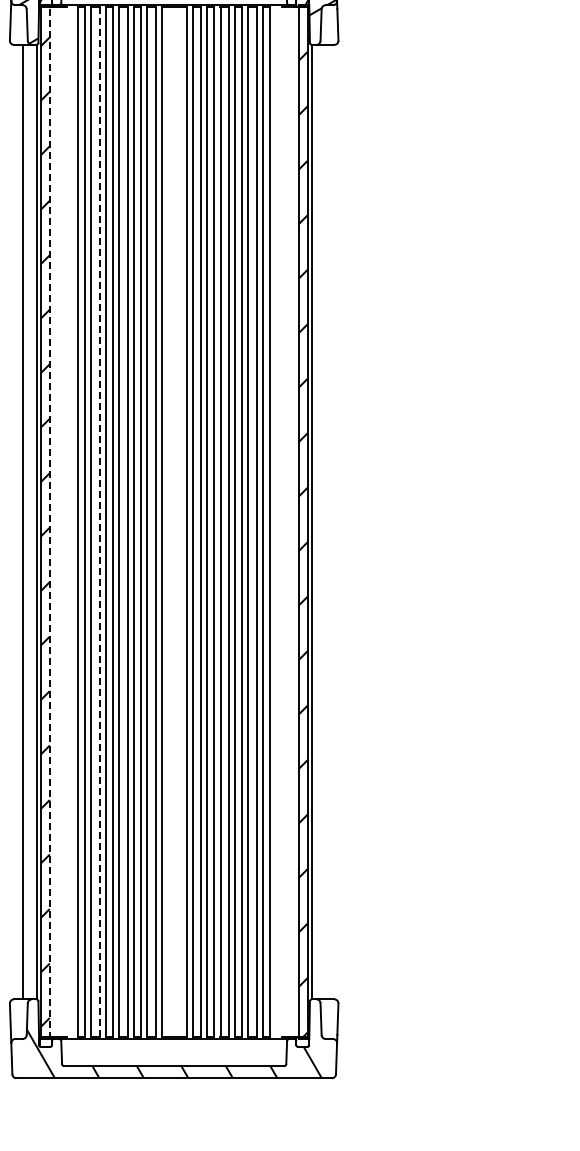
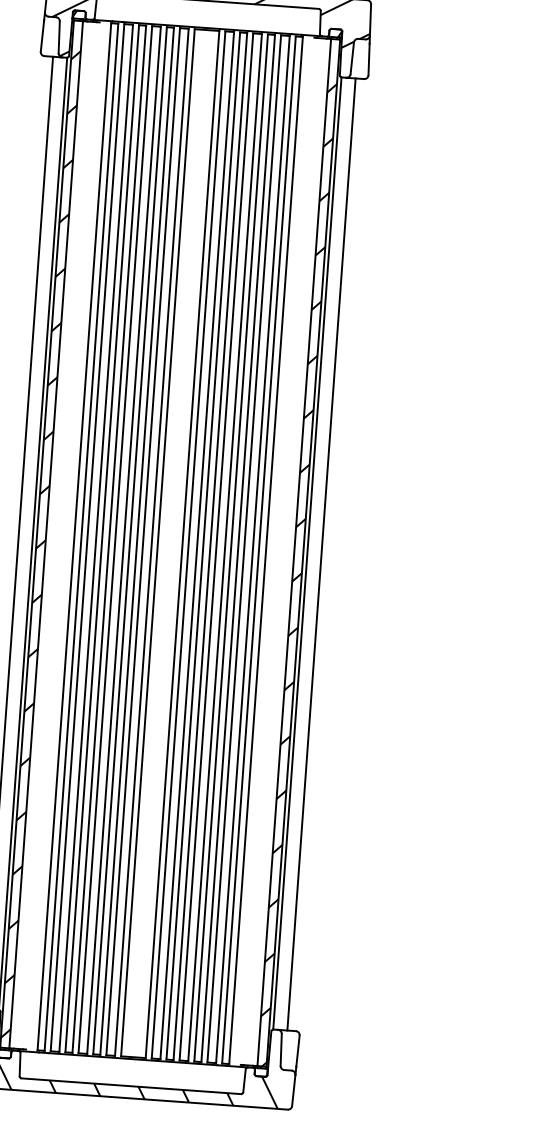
line: (325, 521) -> (321, 553), added
line: (49, 522) -> (45, 535), dashed -> solid
line: (99, 522) -> (95, 538), dashed -> solid

